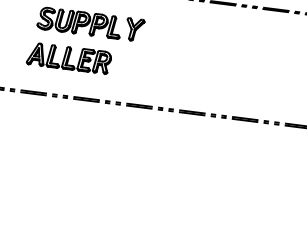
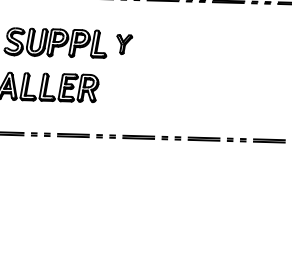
part: (135, 29) -> (124, 44), size x0.7

